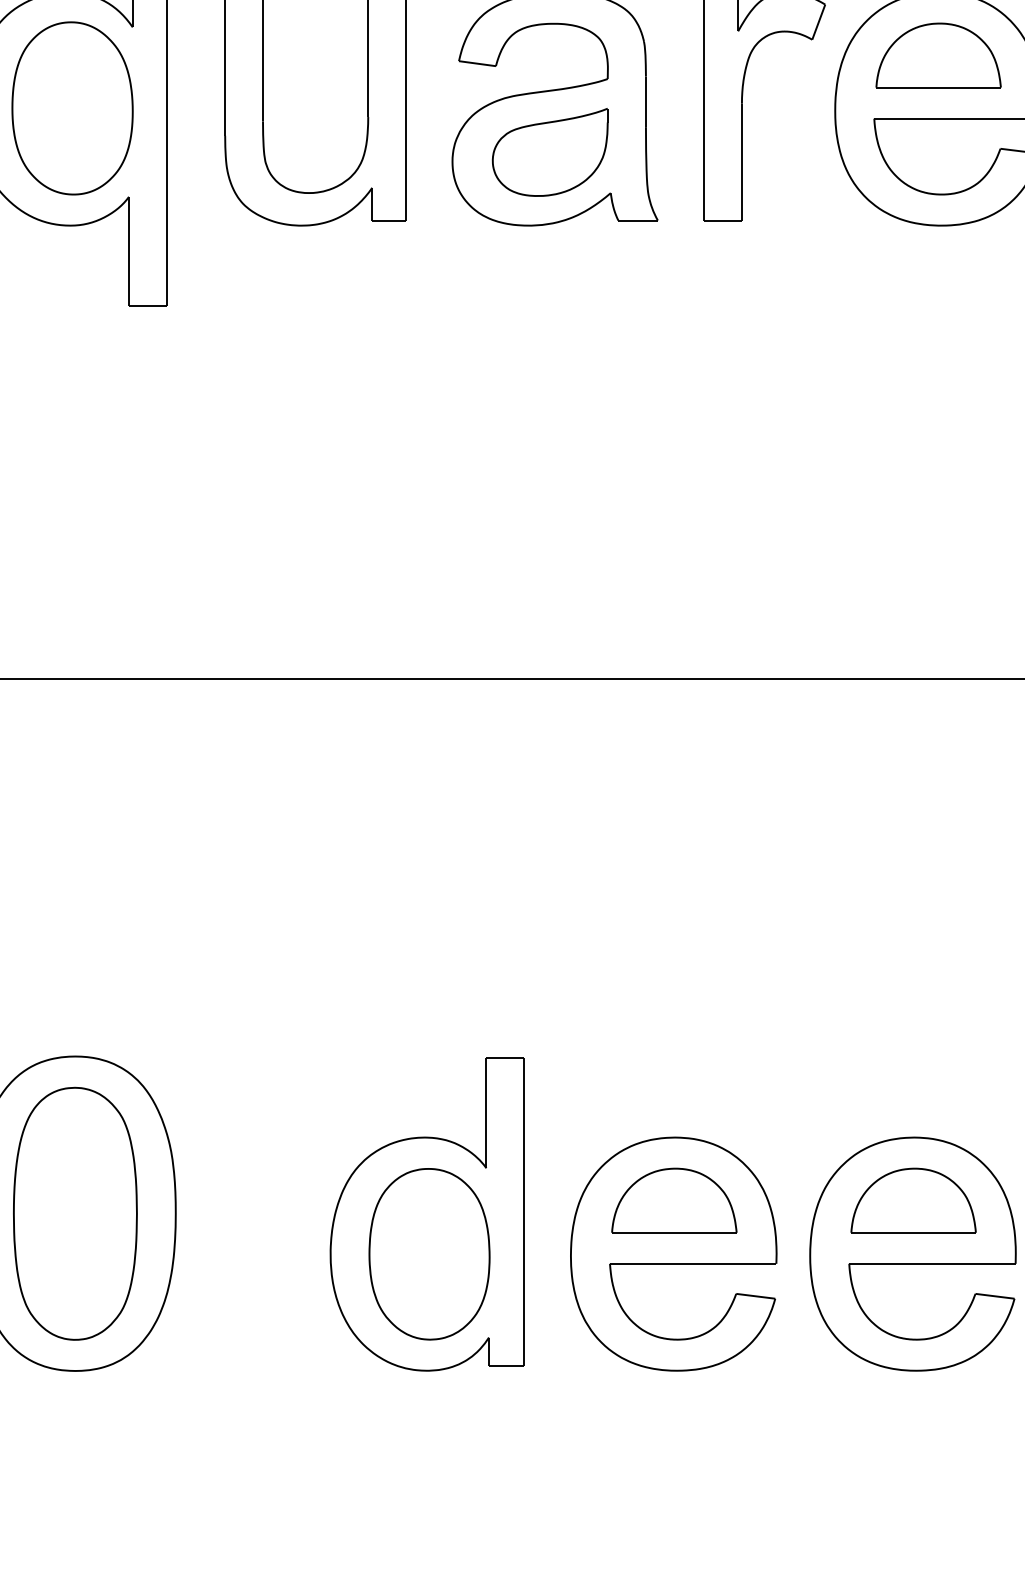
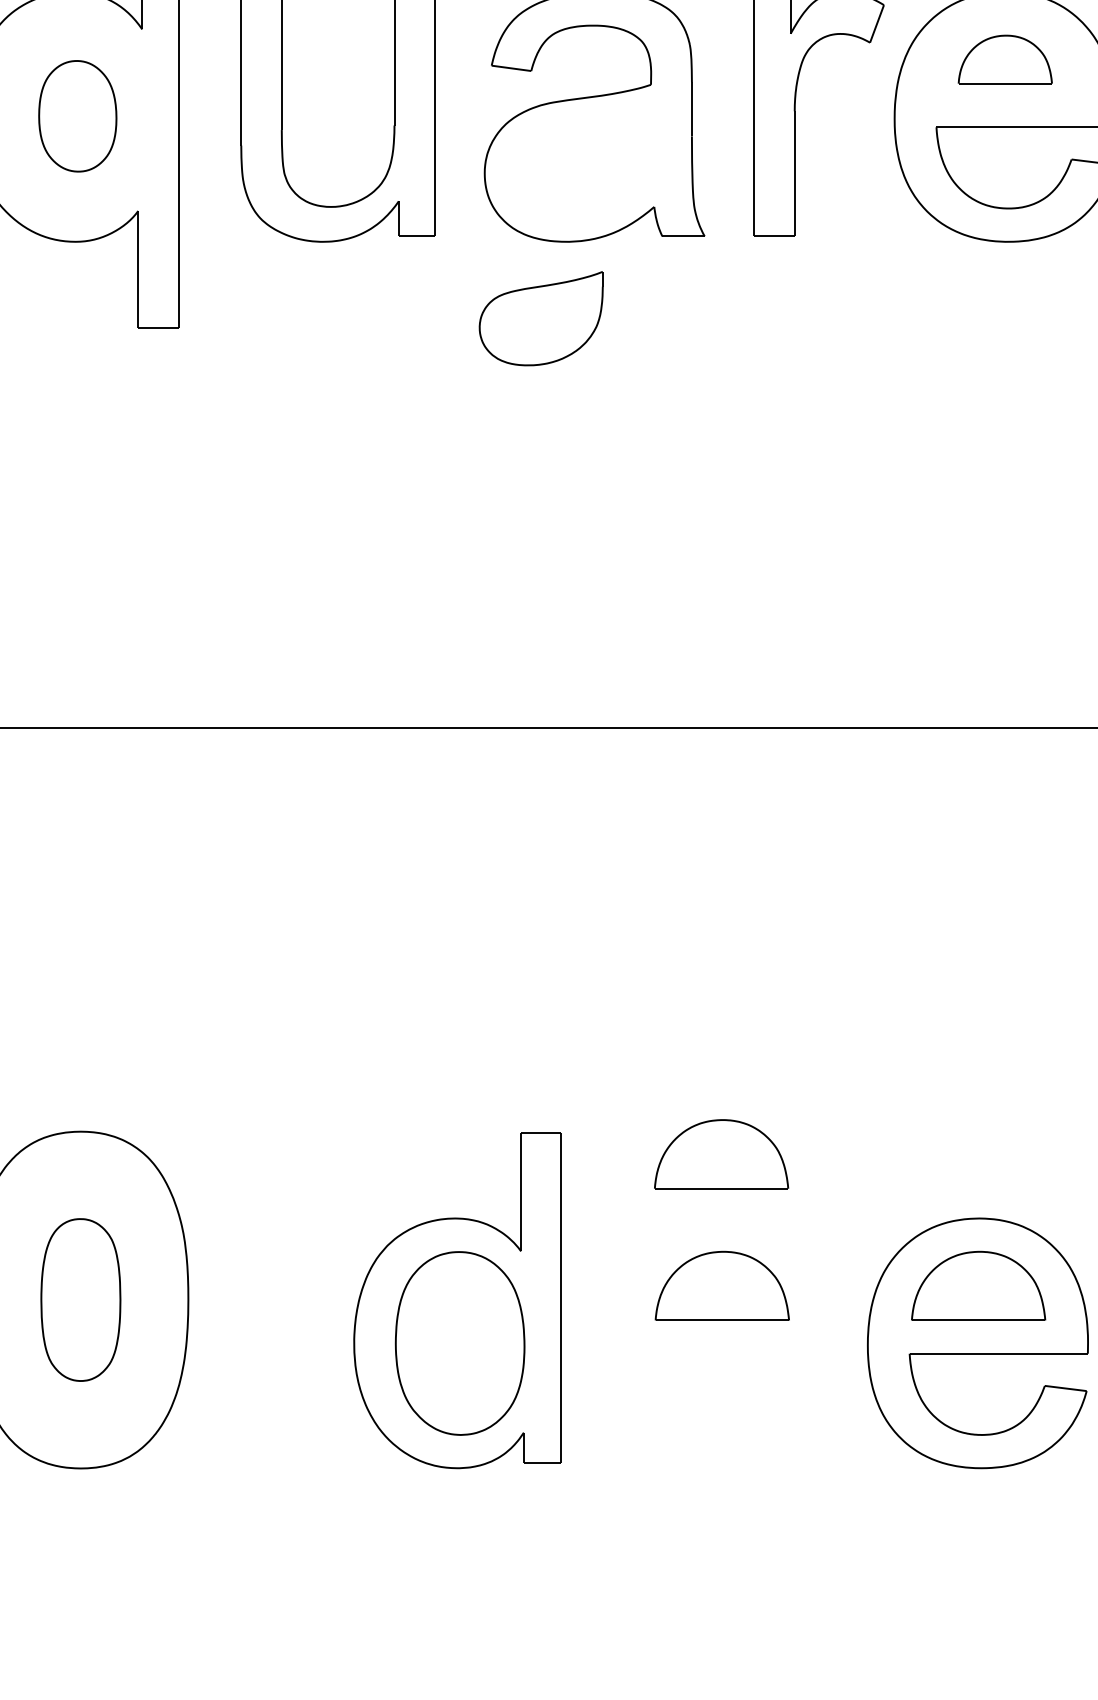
part: (938, 55) -> (1005, 59), size x0.7
part: (72, 108) -> (77, 116), size x0.6
part: (549, 152) -> (540, 318), moved
part: (673, 1077) -> (721, 1154), added
part: (75, 1213) -> (80, 1299), size x0.6
part: (673, 1253) -> (721, 1342), removed

